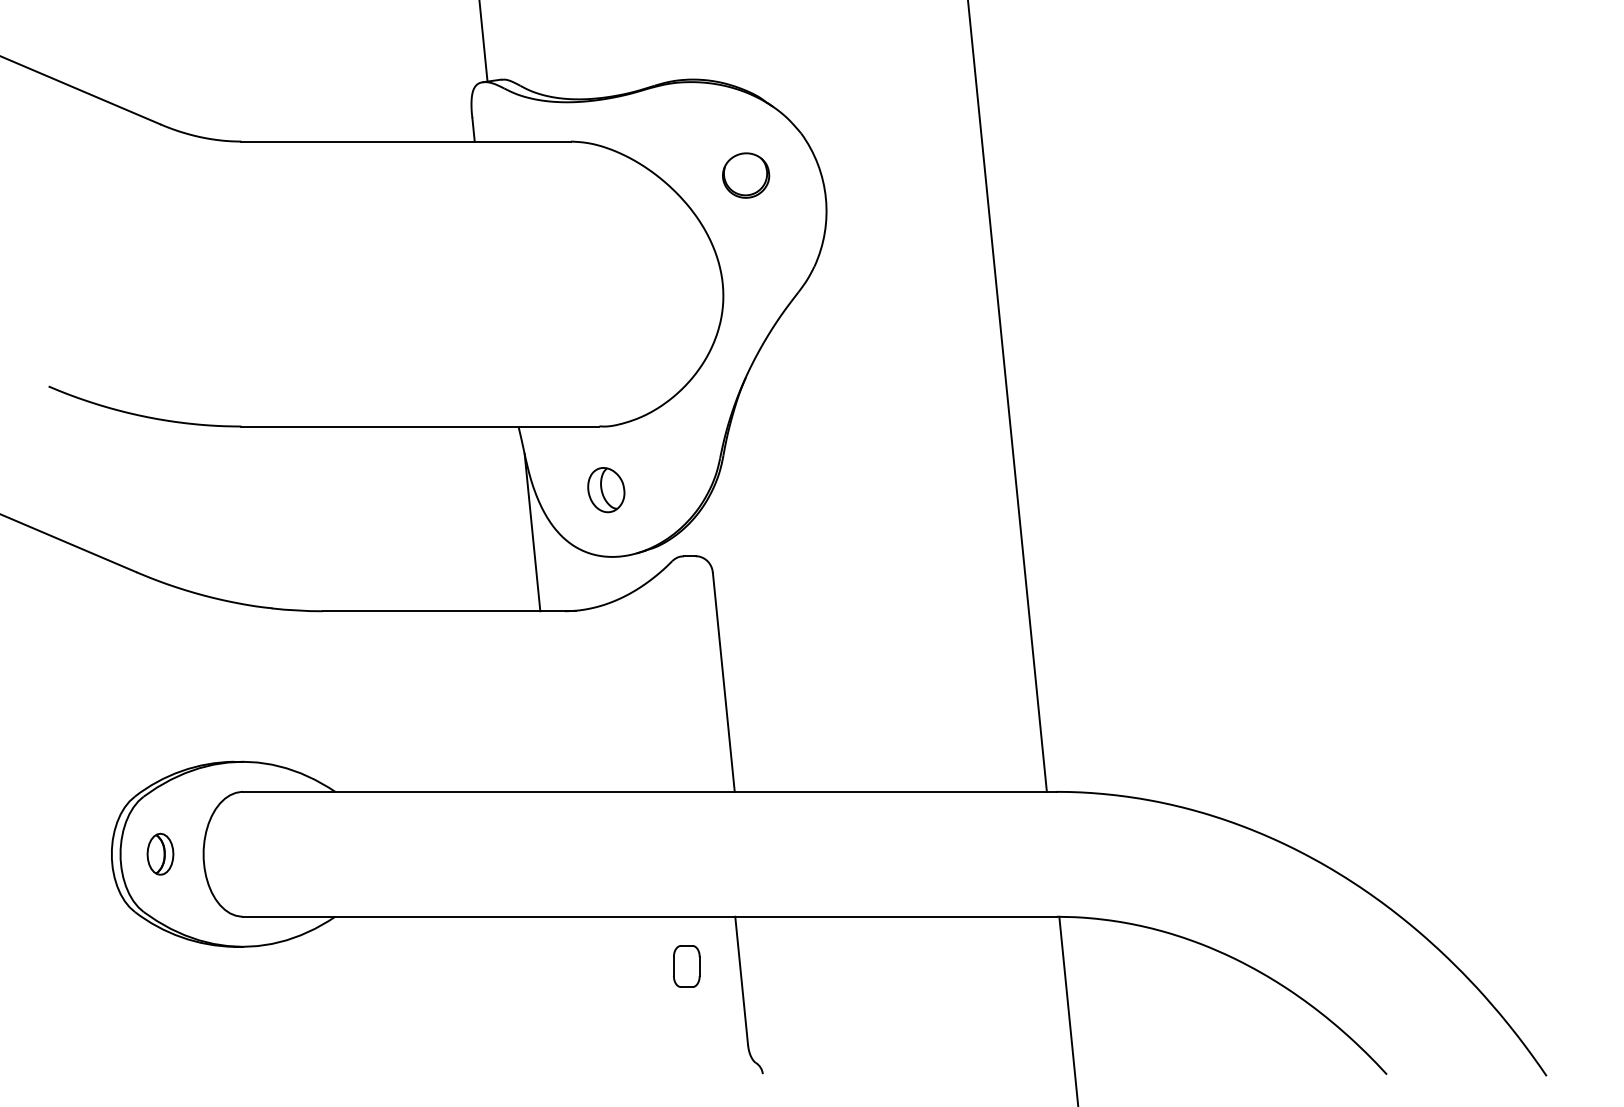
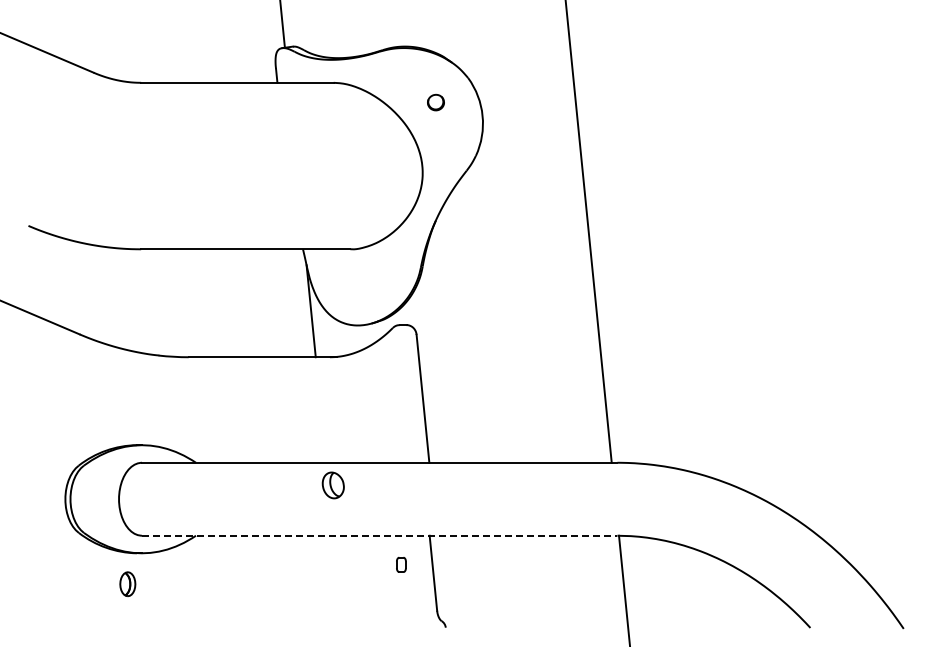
part: (745, 175) -> (435, 102), size x0.6
part: (604, 490) -> (332, 485), moved
part: (159, 853) -> (127, 583), moved
line: (649, 916) -> (379, 535), solid -> dashed
part: (687, 965) -> (401, 564), size x0.6

